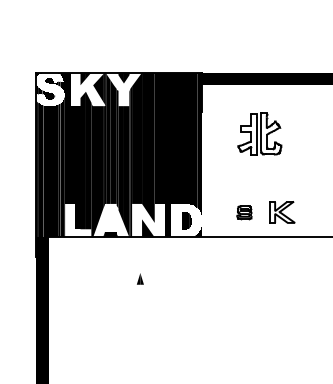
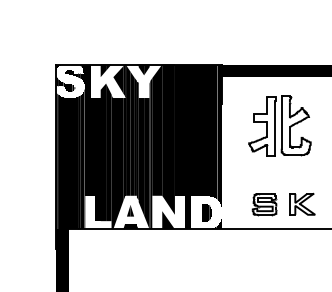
part: (259, 133) -> (279, 125), size x1.43
part: (244, 212) -> (264, 204), size x1.67
part: (140, 278) -> (130, 210), moved

